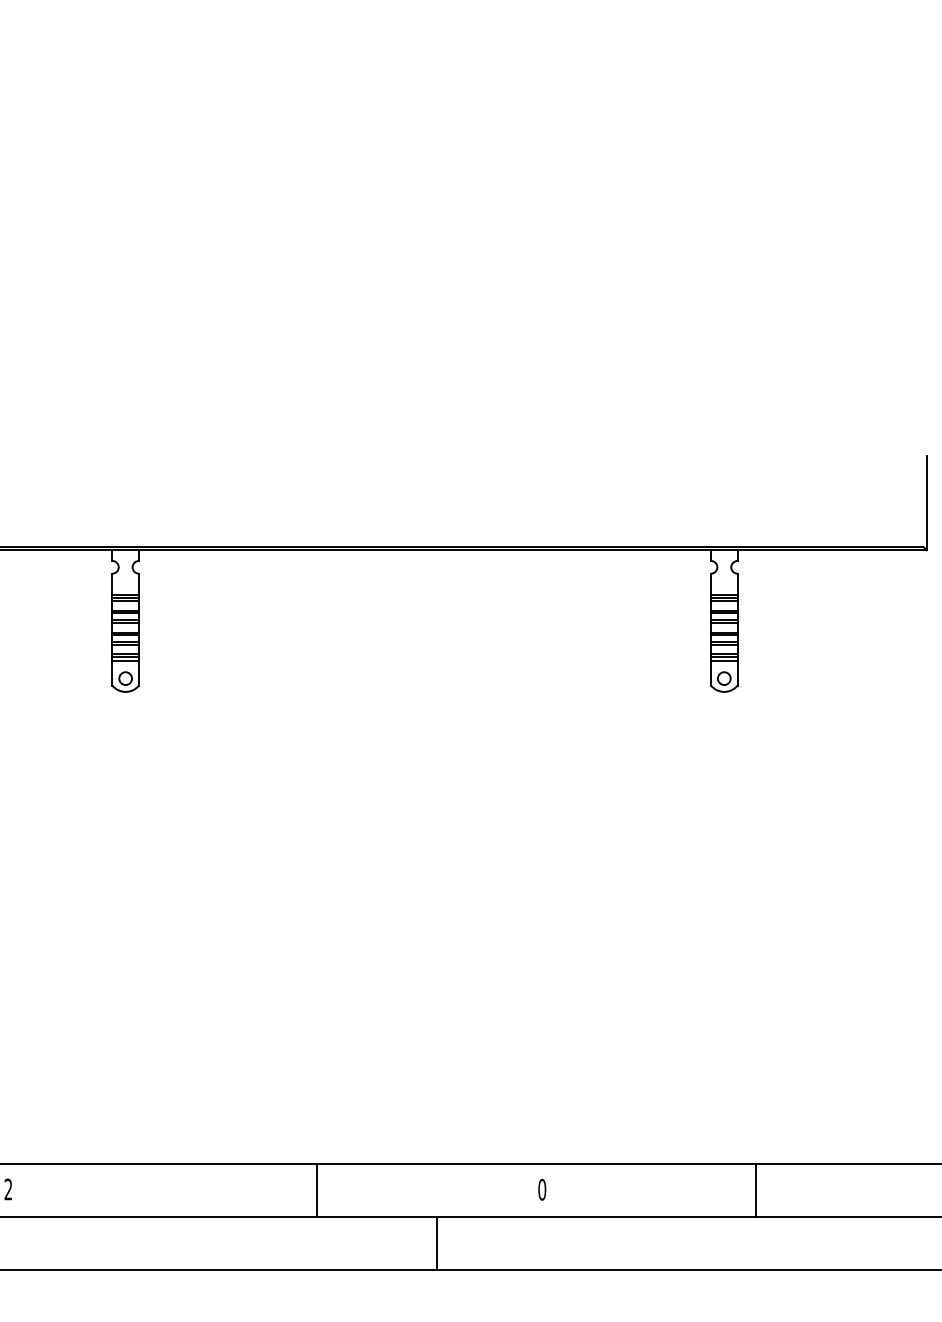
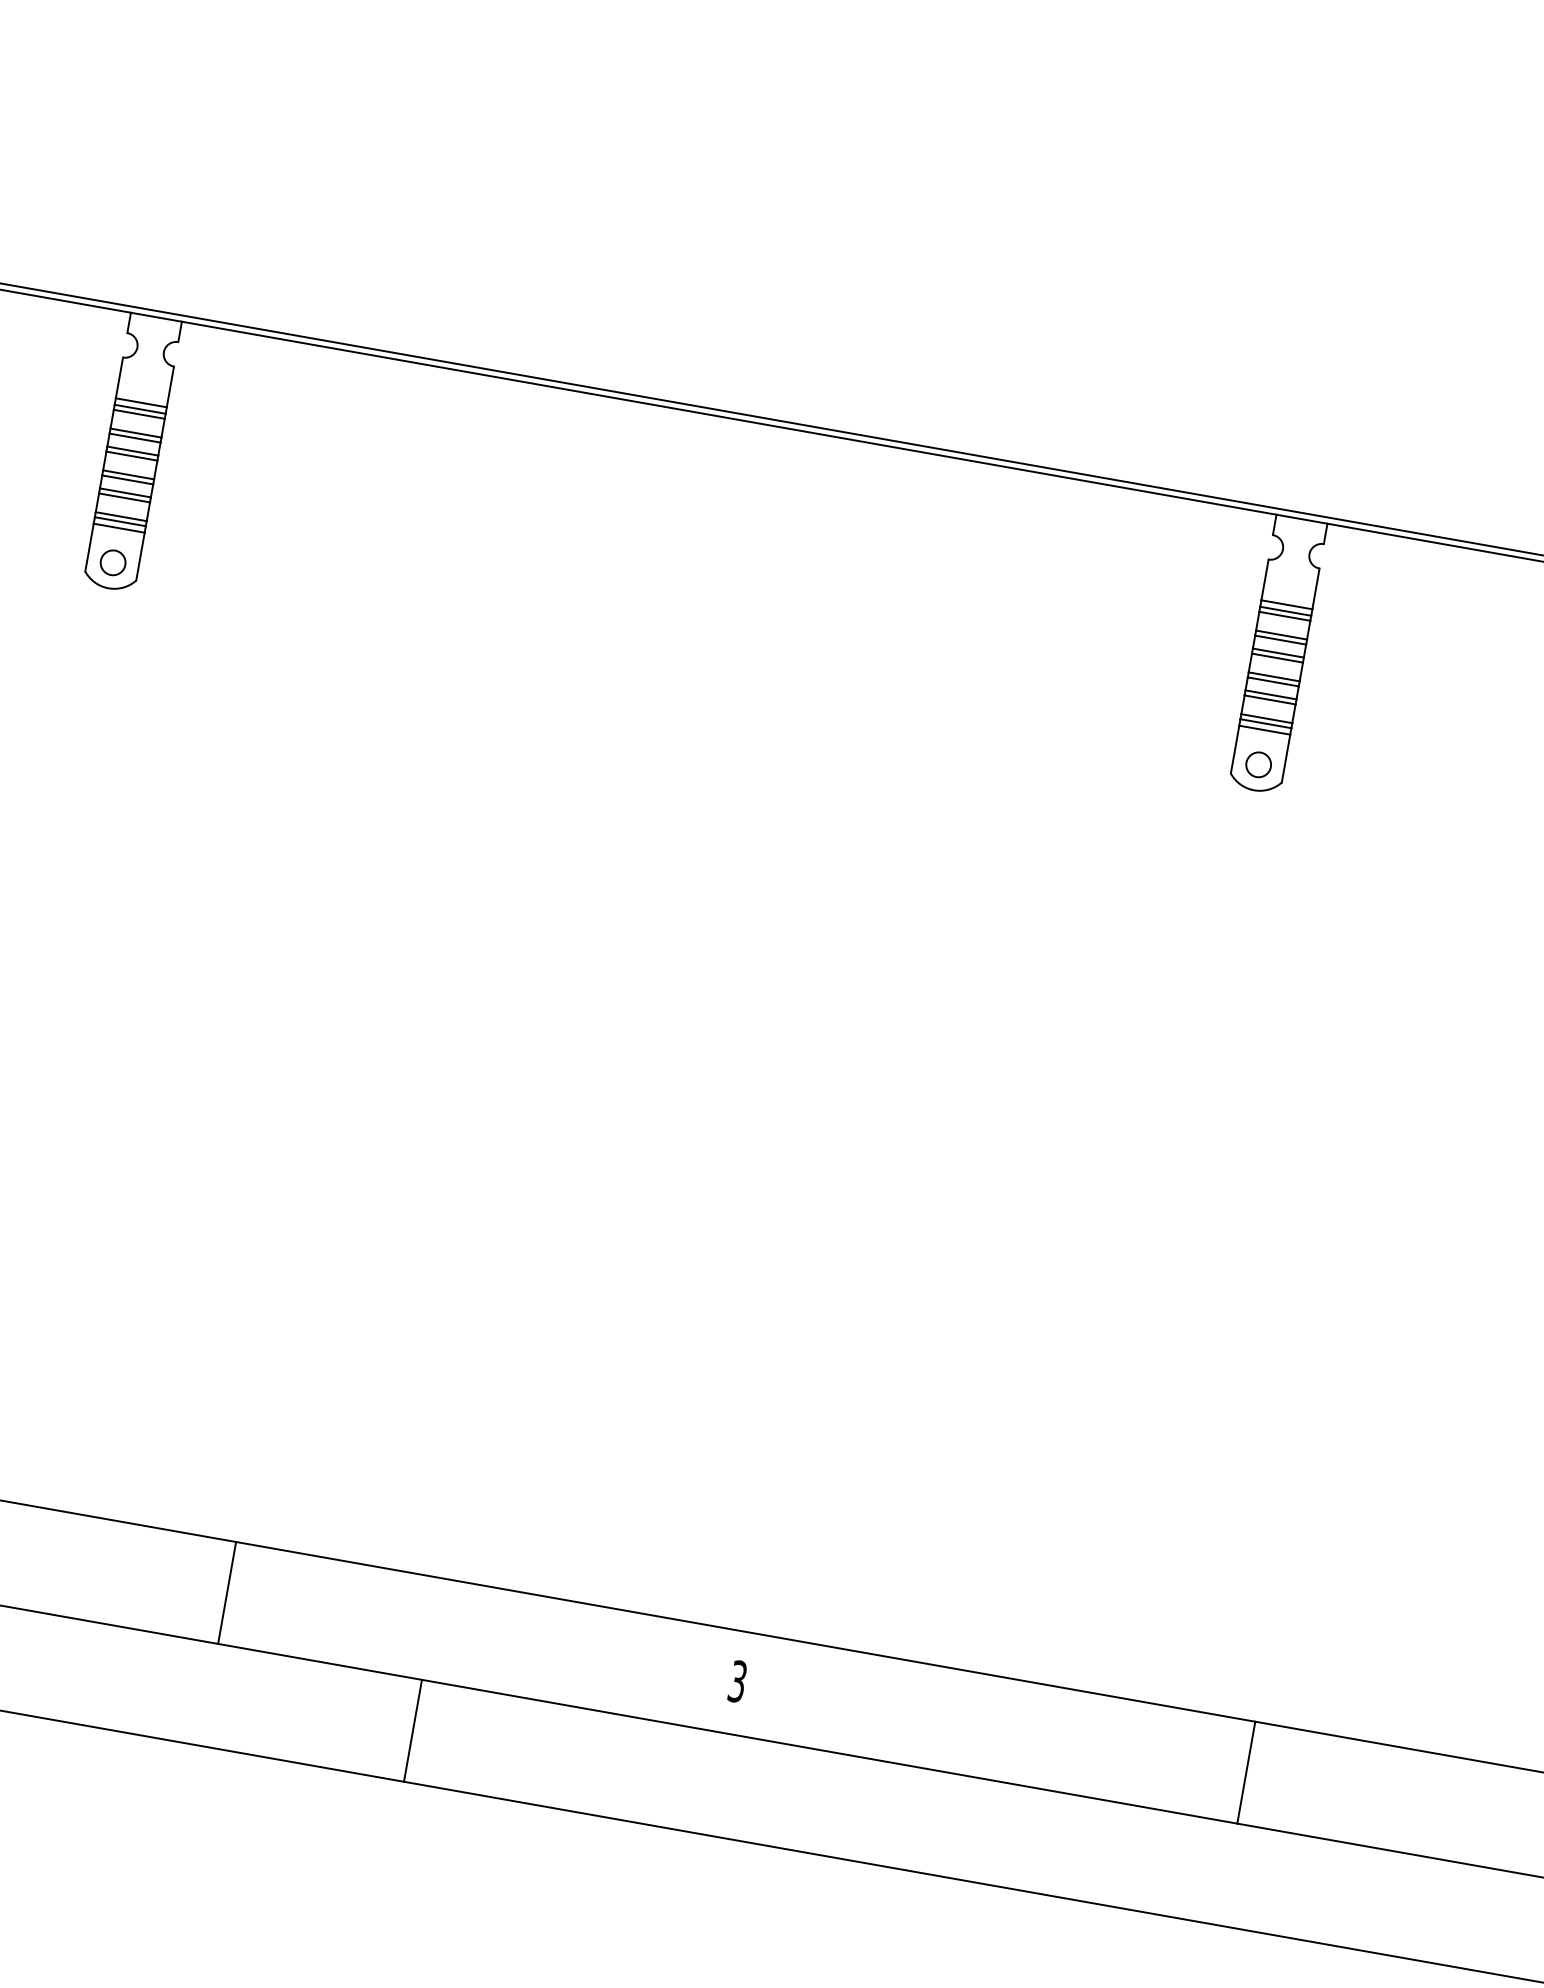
text: (542, 1189) -> (738, 1681), 0 -> 3
line: (316, 1190) -> (227, 1592), moved
line: (756, 1190) -> (1247, 1772), moved
line: (437, 1243) -> (413, 1730), moved

